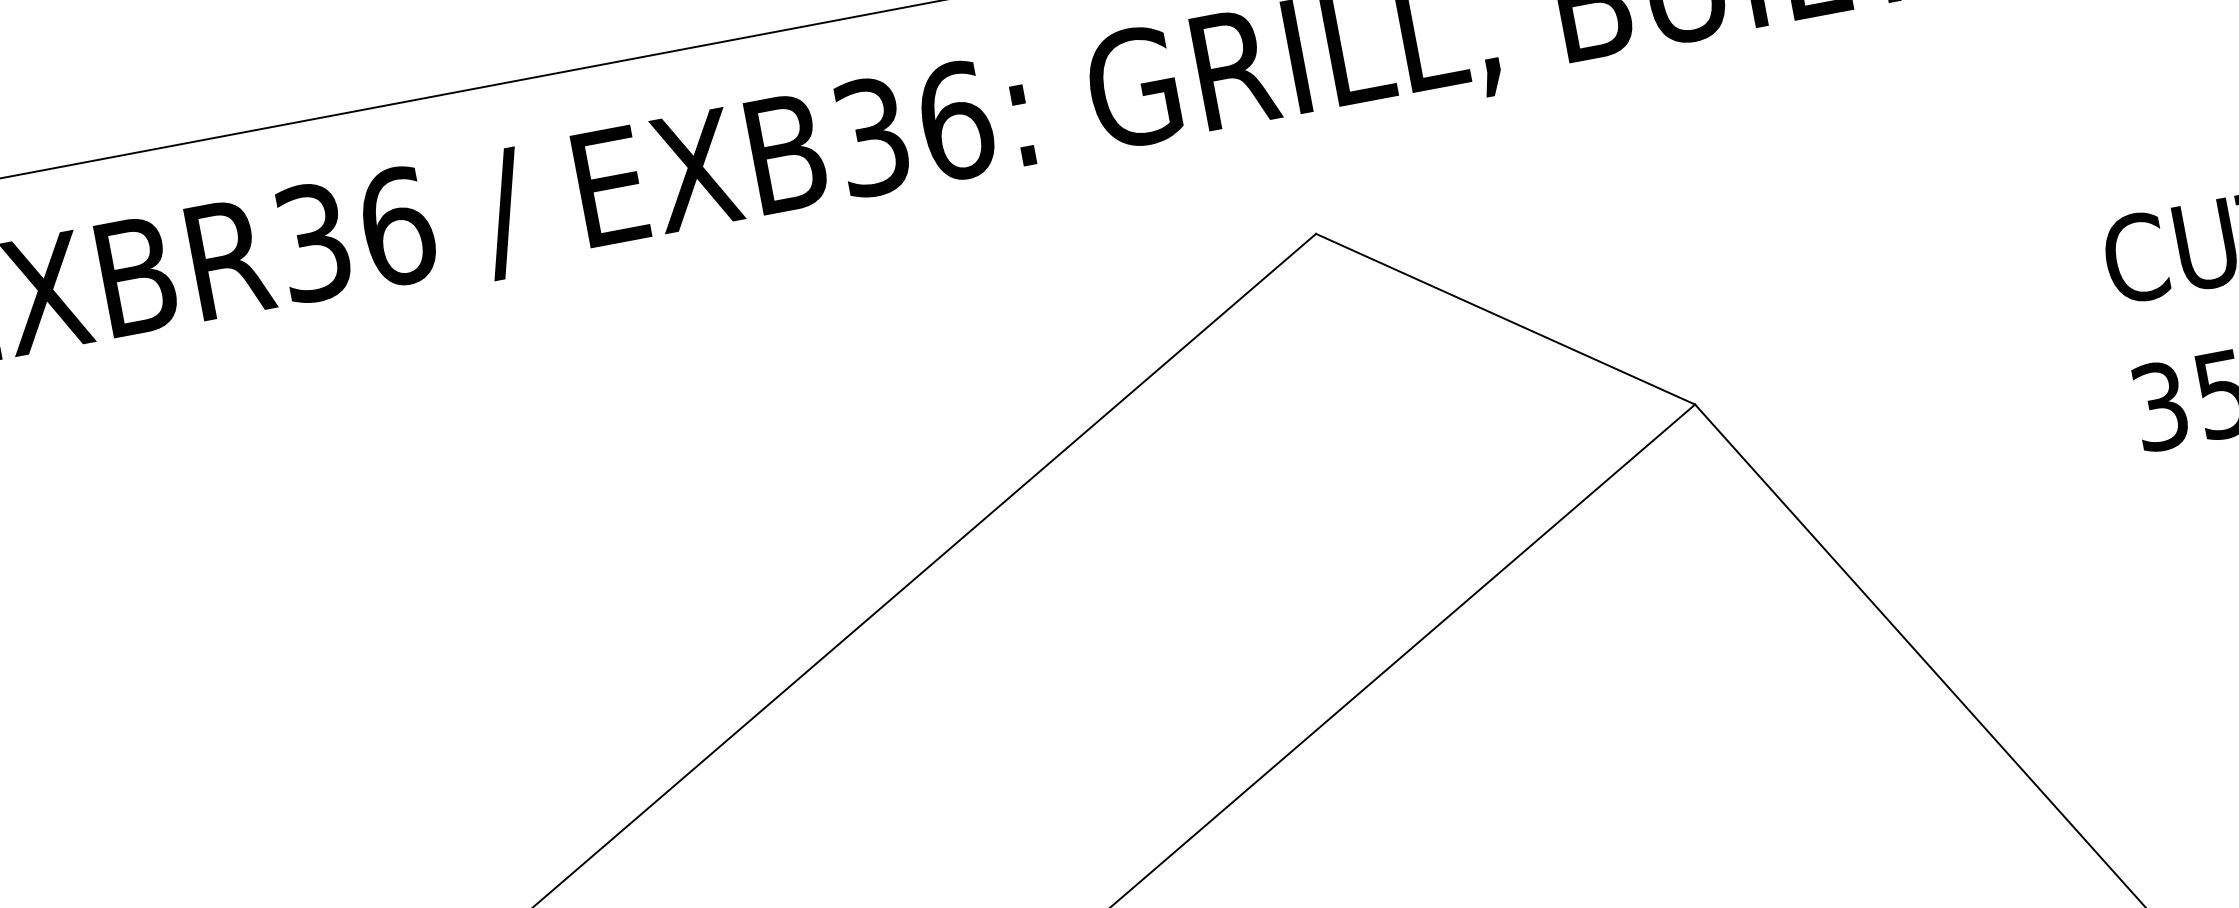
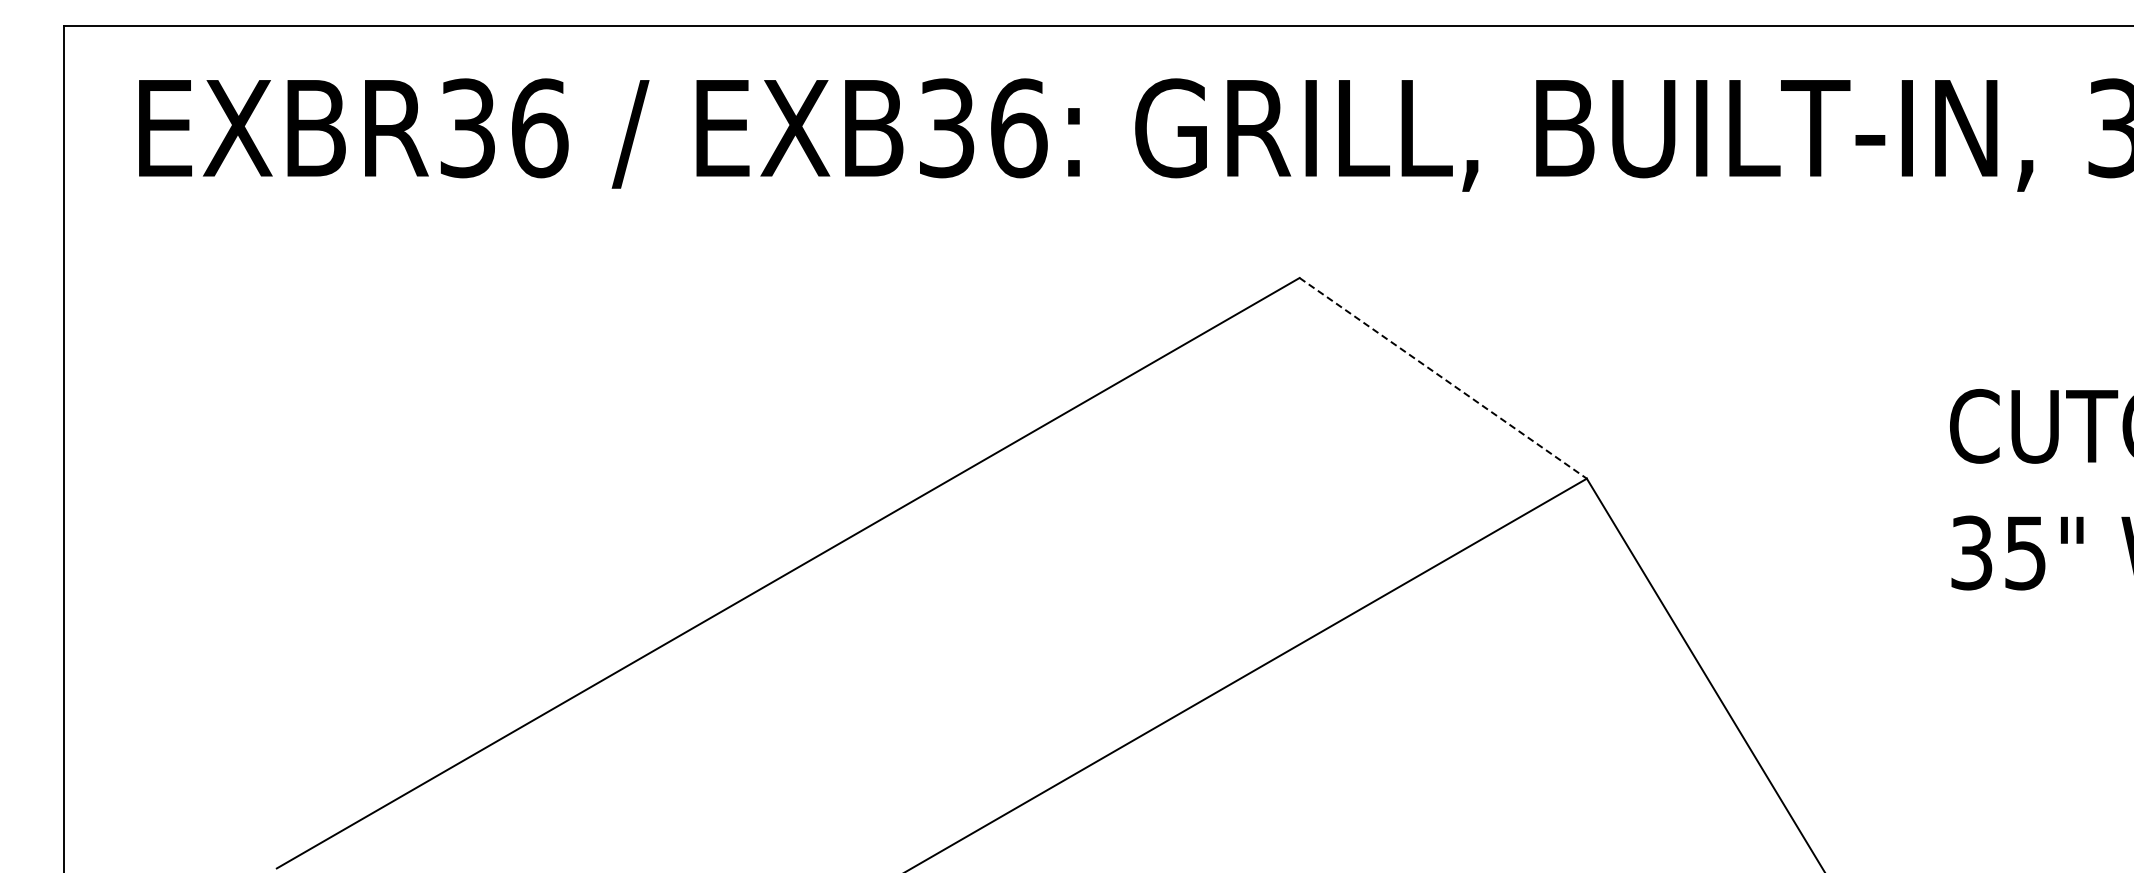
line: (1505, 319) -> (1443, 378), solid -> dashed

